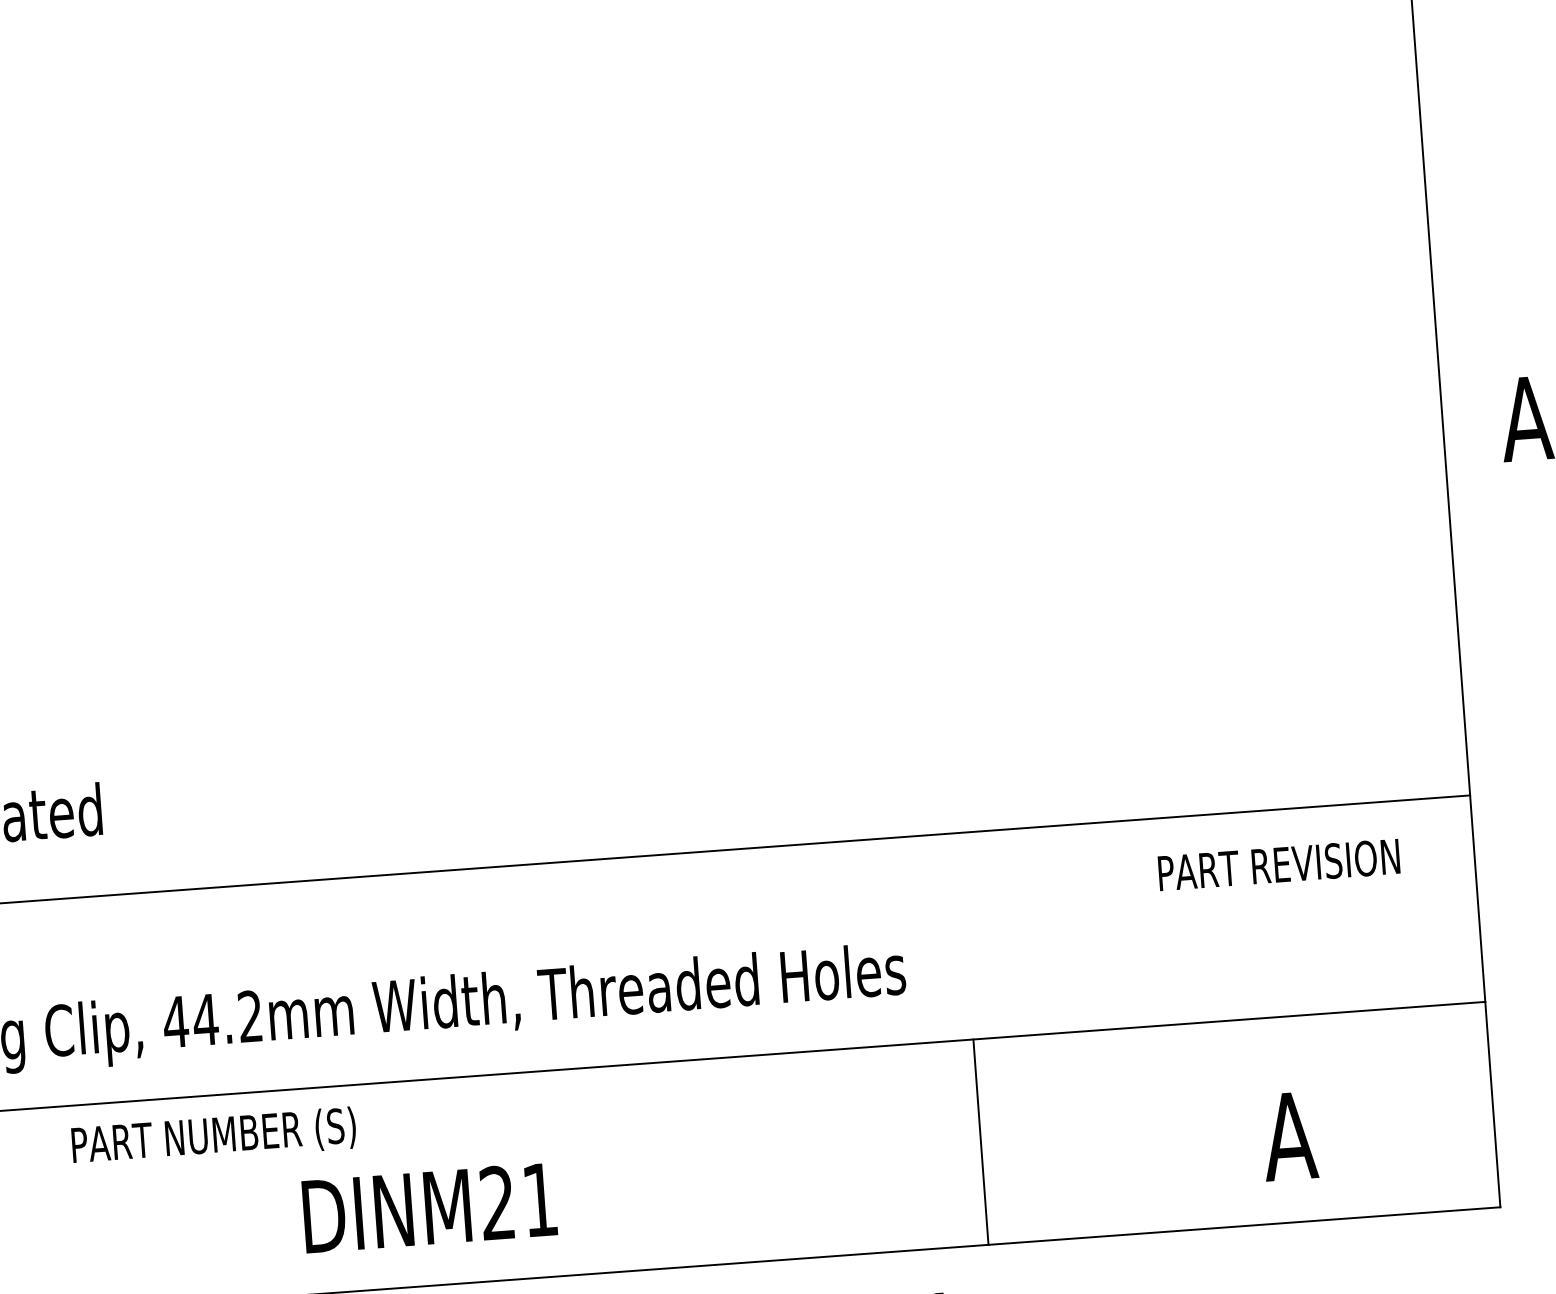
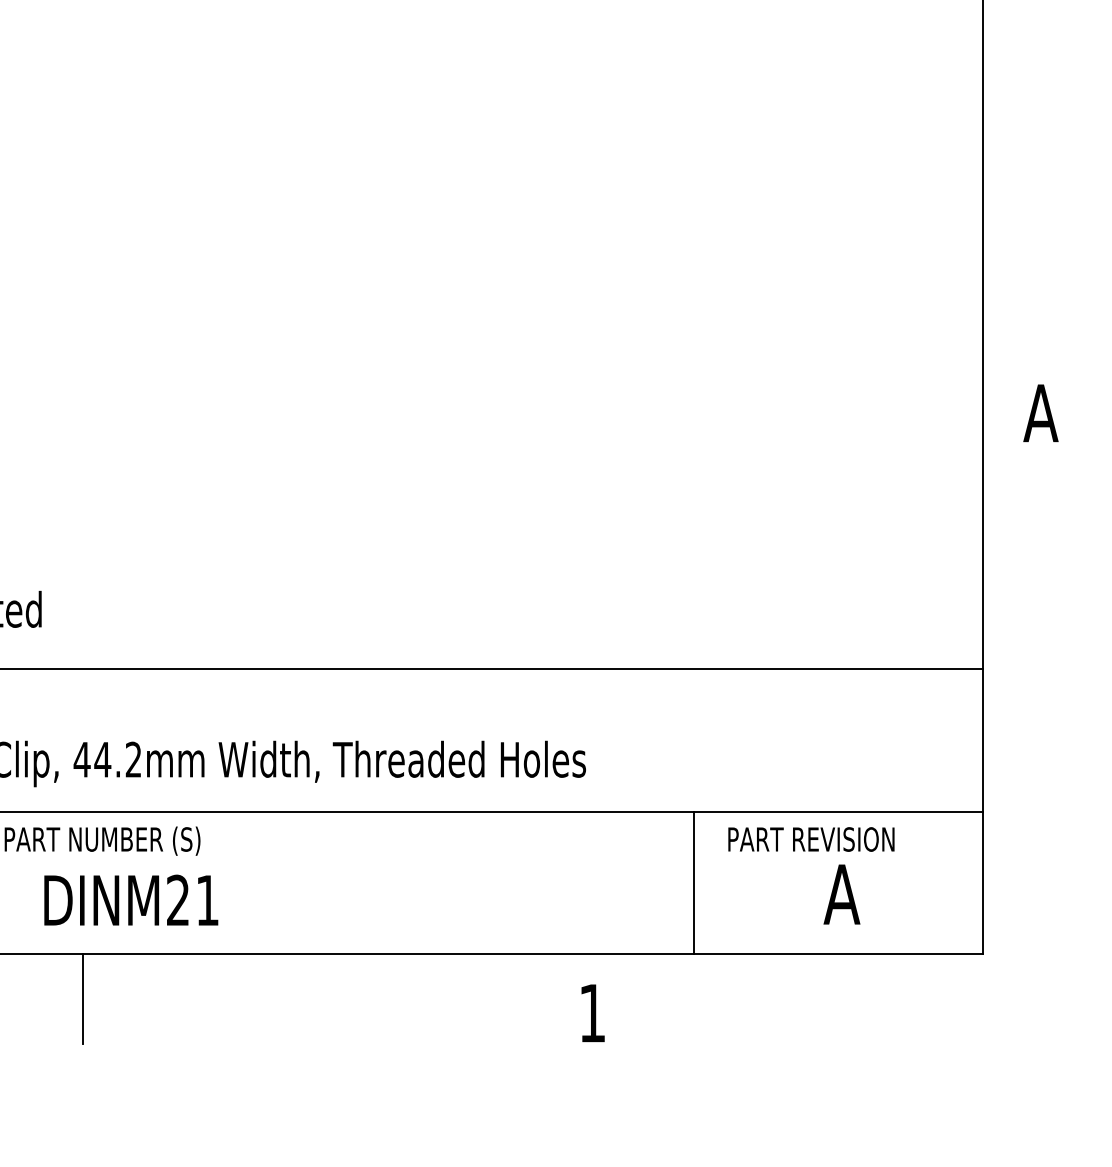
text: (1279, 864) -> (811, 839), moved
line: (980, 1141) -> (693, 882), moved
text: (429, 1206) -> (131, 899), moved

